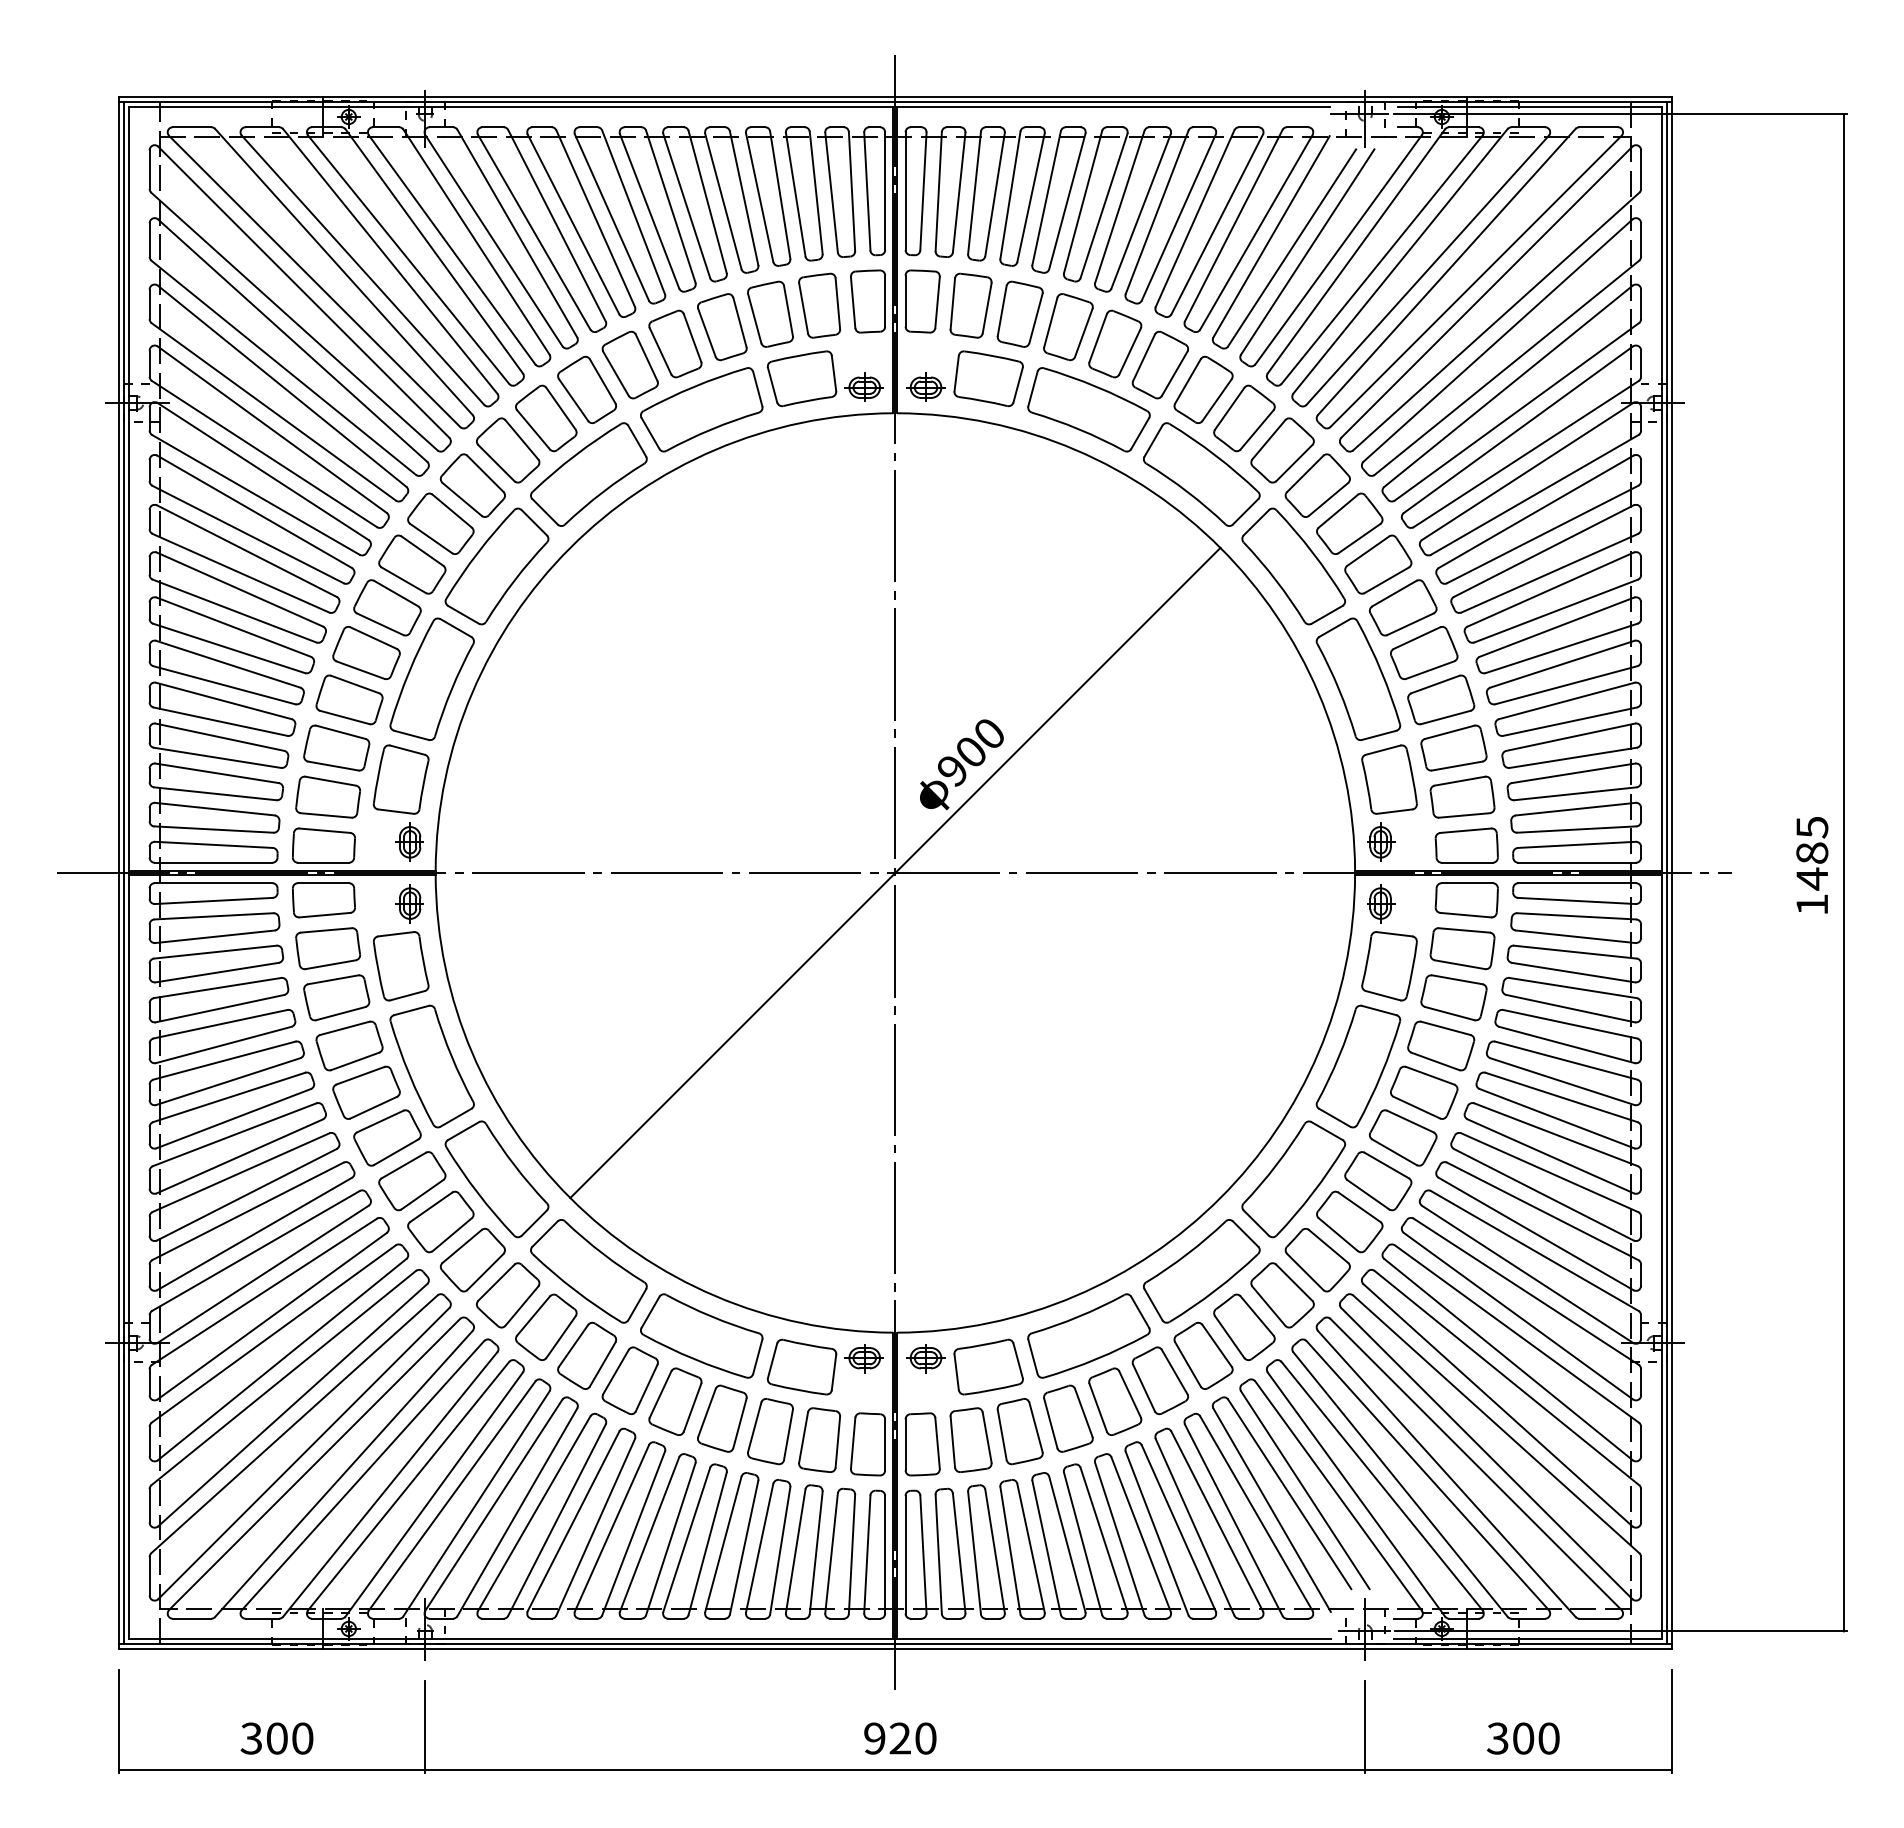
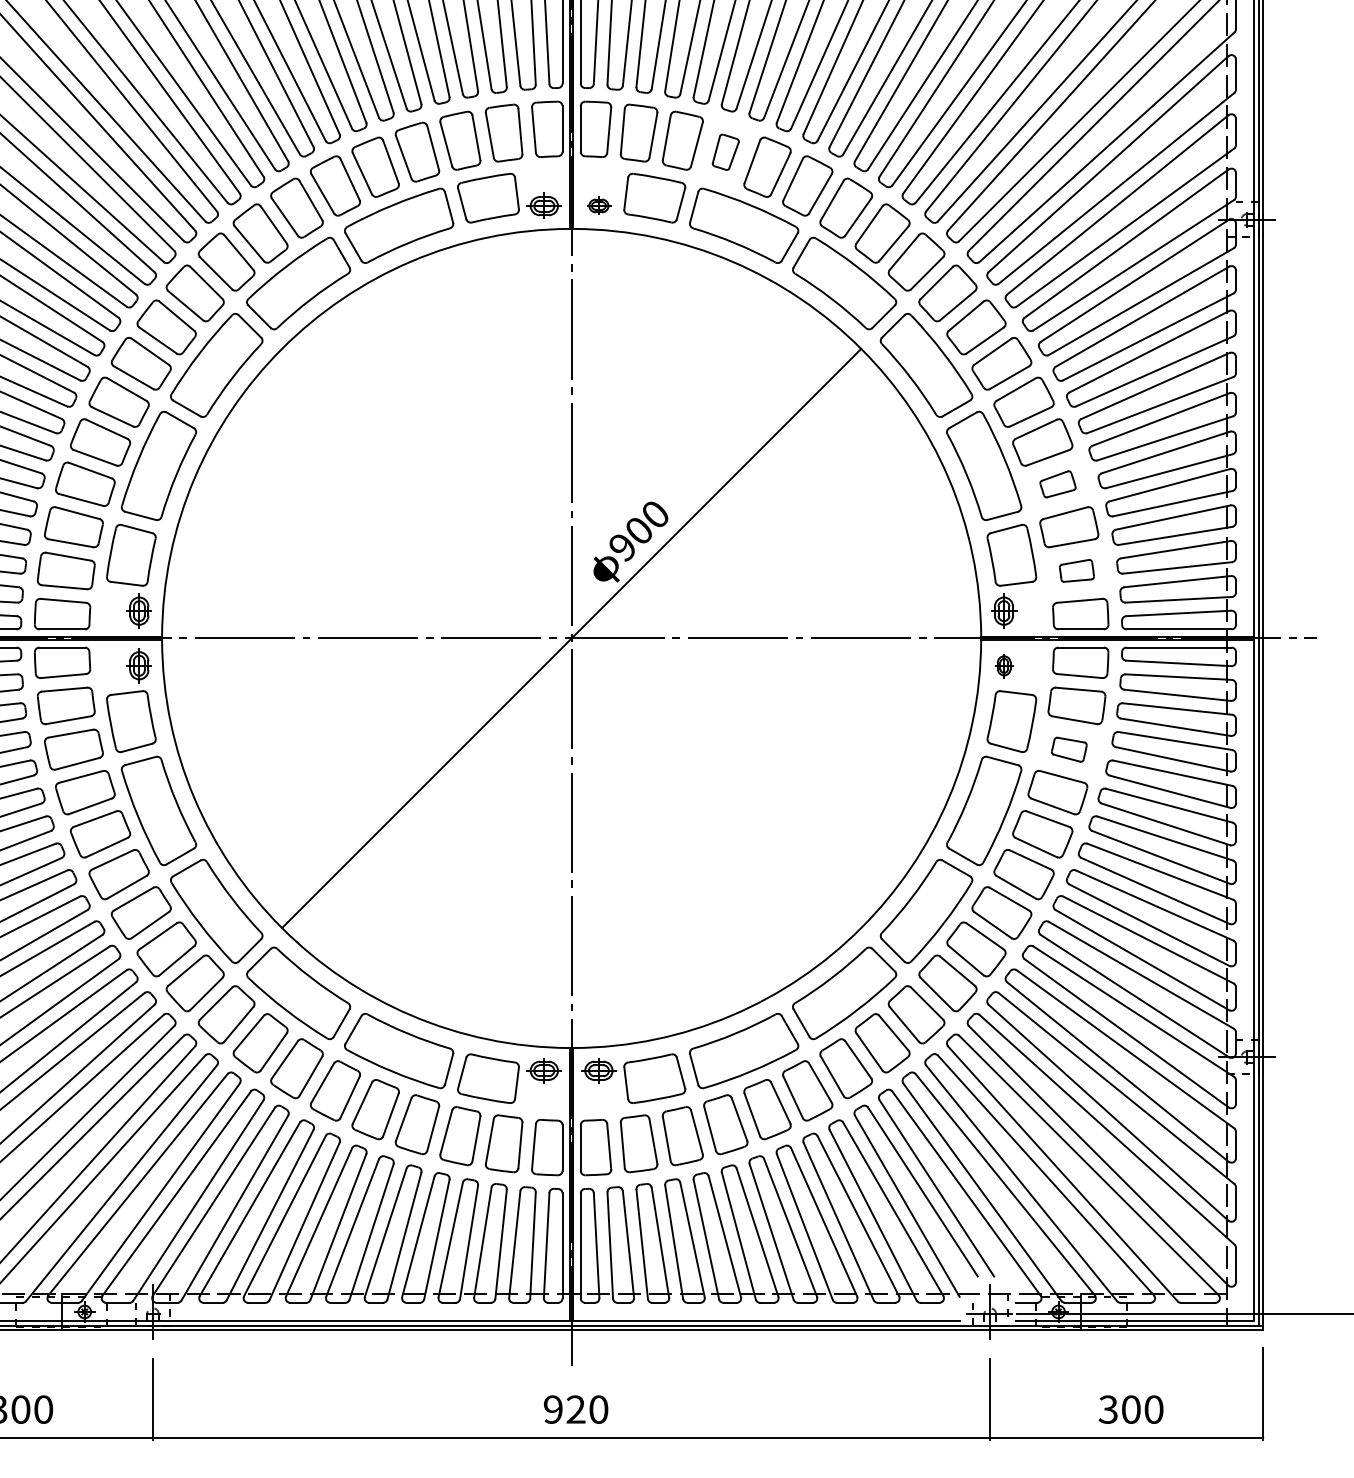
part: (1068, 327) -> (725, 152), size x0.6
part: (925, 386) -> (598, 205), size x0.7
part: (1441, 699) -> (1058, 483), size x0.6
part: (1462, 796) -> (1076, 570), size x0.6
part: (1381, 903) -> (1004, 665), size x0.7
part: (1453, 997) -> (1068, 749), size x0.6

